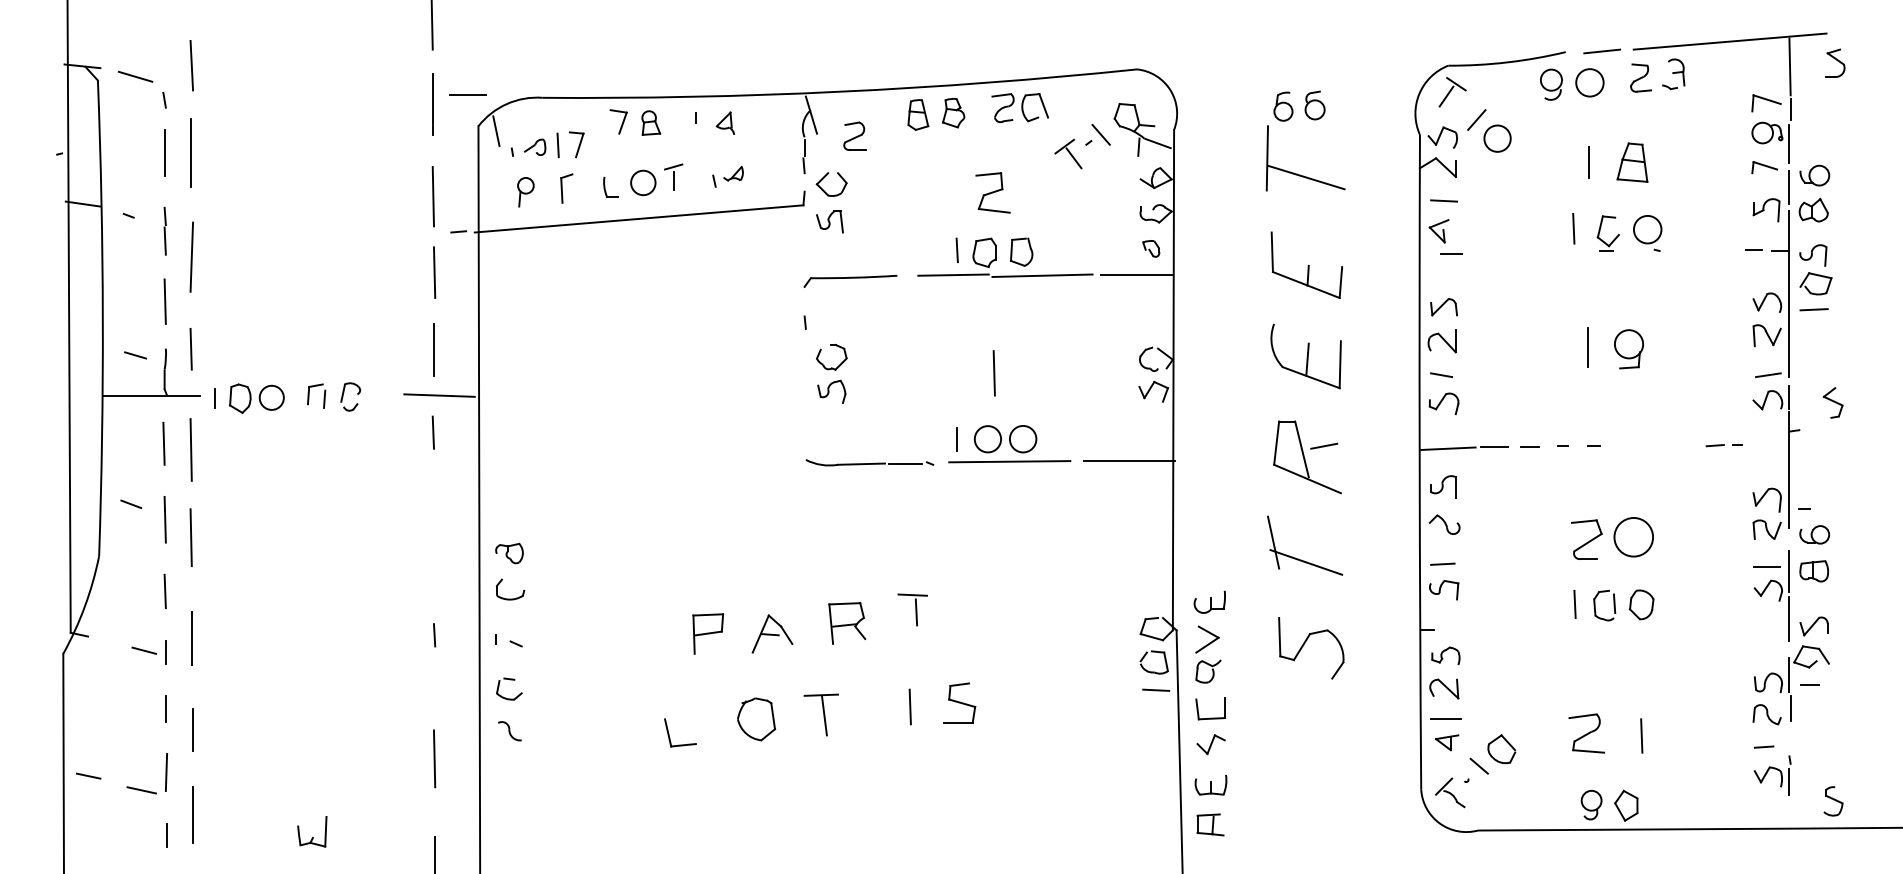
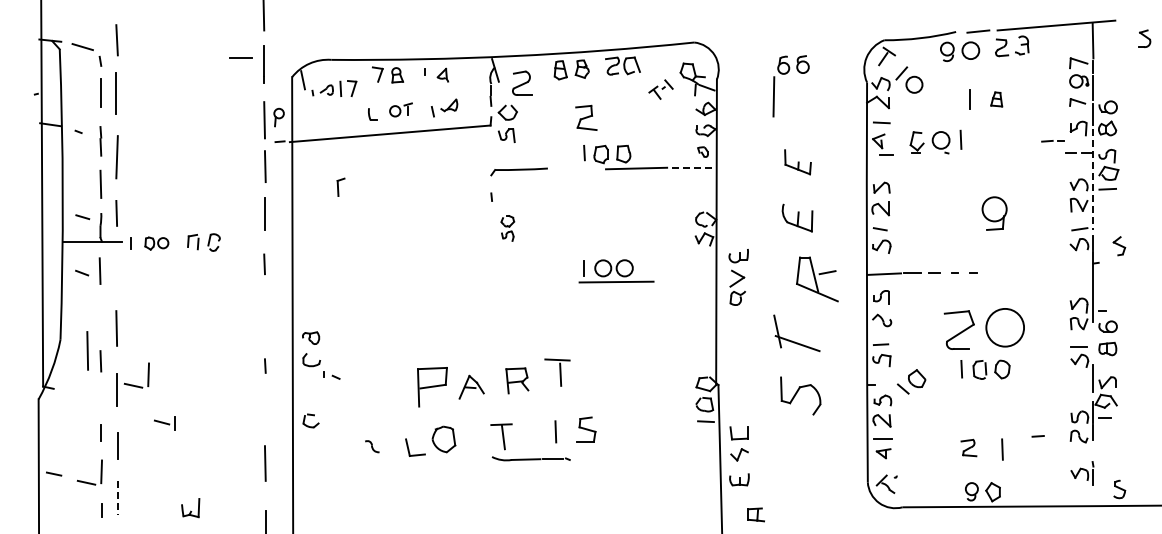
part: (1834, 62) -> (1144, 38), moved
line: (467, 93) -> (240, 57), moved
part: (854, 136) -> (521, 83), size x1.4
part: (1081, 146) -> (660, 89), size x0.7
part: (1631, 162) -> (996, 99), size x0.6
part: (727, 177) -> (444, 108), size x1.4
line: (1306, 177) -> (797, 108), removed
part: (655, 179) -> (400, 109), size x0.7
part: (565, 187) -> (340, 186), moved
part: (524, 192) -> (278, 117), moved
part: (993, 192) -> (586, 117), moved
part: (1628, 233) -> (929, 142), moved
part: (1306, 265) -> (797, 162), size x0.6
line: (952, 274) -> (581, 167), removed
line: (1135, 274) -> (693, 167), solid -> dashed
line: (1789, 293) -> (1092, 179), solid -> dashed
line: (1587, 347) -> (969, 212), removed
part: (1628, 347) -> (994, 212), size x1.4
part: (1306, 355) -> (797, 217), size x0.7
line: (993, 372) -> (606, 227), removed
part: (831, 373) -> (507, 228), size x0.7
line: (438, 395) -> (267, 241), removed
part: (256, 398) -> (156, 243), size x0.7
line: (1723, 446) -> (1052, 141), moved
line: (190, 449) -> (87, 350), moved
part: (1307, 457) -> (817, 279), moved
line: (1129, 460) -> (689, 281), removed
part: (868, 462) -> (530, 458), moved
line: (131, 503) -> (82, 272), moved
line: (164, 519) -> (100, 317), removed
part: (1612, 537) -> (984, 328), size x1.6
line: (1789, 570) -> (1092, 348), removed
part: (911, 609) -> (556, 372), size x1.4
part: (218, 629) -> (133, 384), added
line: (434, 634) -> (265, 365), moved
part: (708, 634) -> (432, 387), size x1.6
part: (1209, 637) -> (738, 277), moved
part: (508, 640) -> (331, 375), moved
part: (148, 652) -> (164, 423), moved
part: (755, 719) -> (443, 439), moved
part: (510, 730) -> (372, 446), moved
part: (1586, 732) -> (968, 447), size x0.7
line: (1762, 747) -> (1037, 436), moved
part: (1492, 753) -> (911, 381), moved
line: (192, 814) -> (117, 497), solid -> dashed
part: (1209, 824) -> (755, 514), moved

